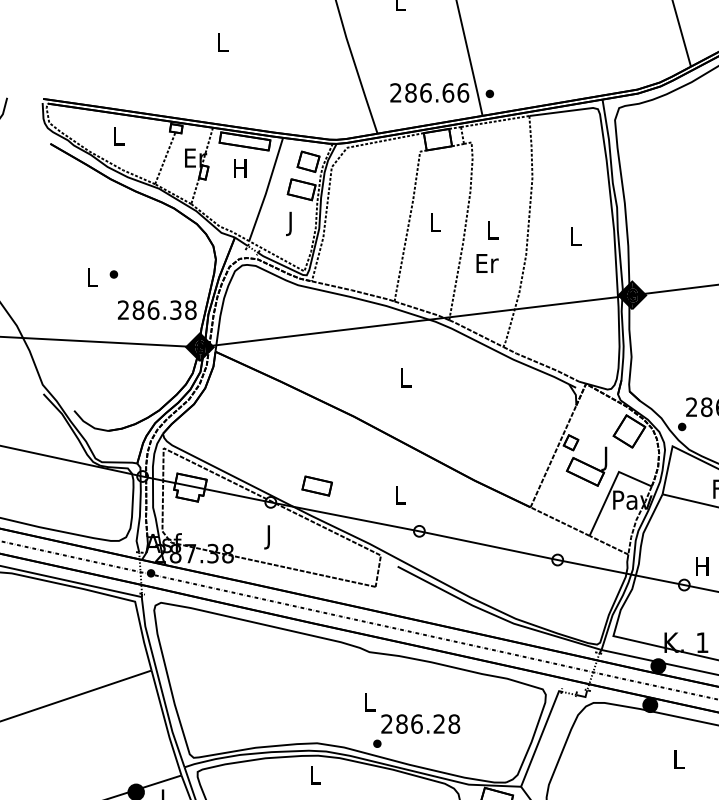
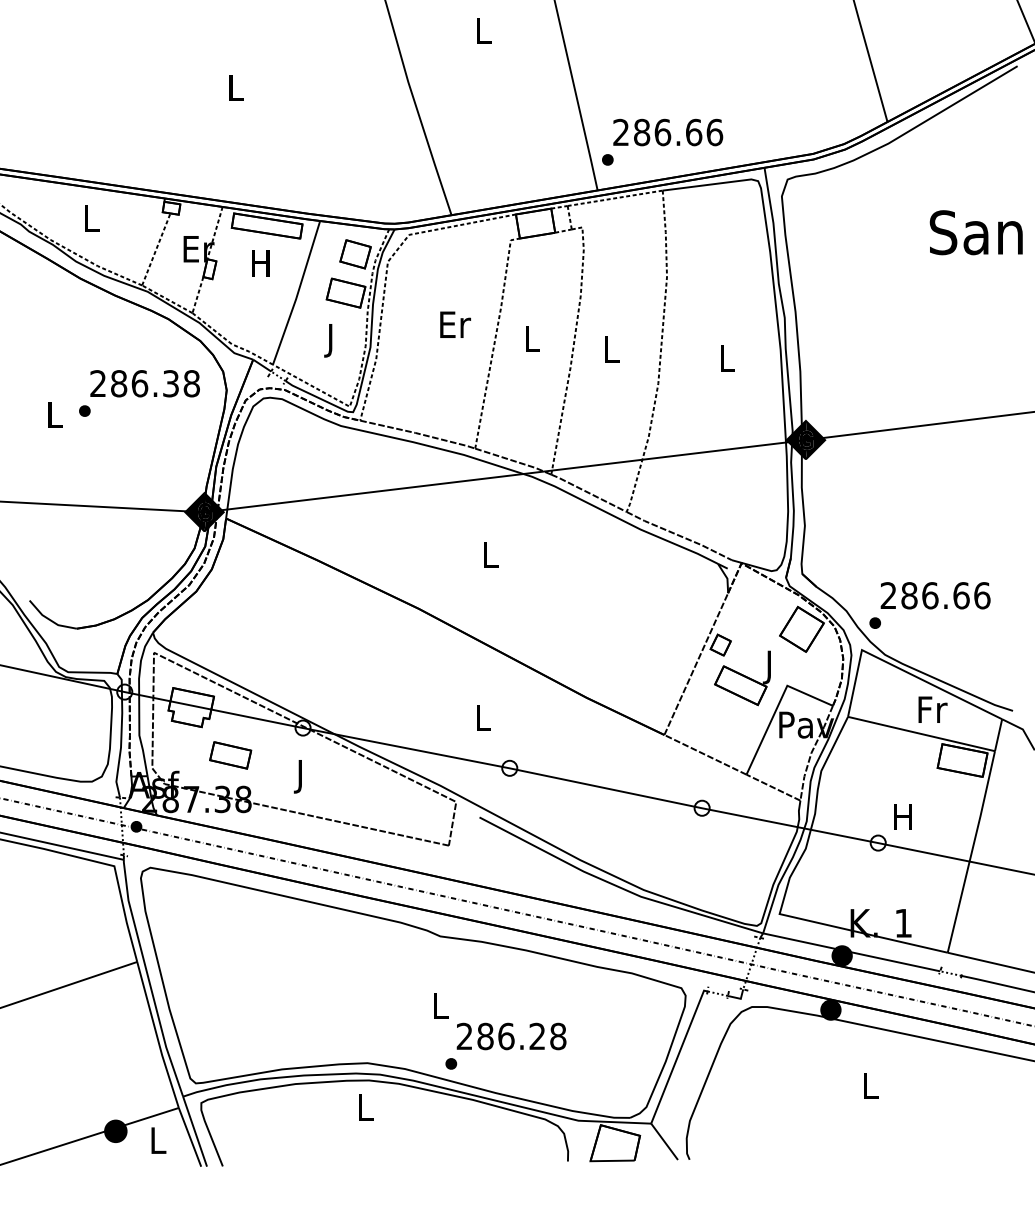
text: (429, 92) -> (668, 132), moved
text: (487, 263) -> (455, 324), moved
text: (156, 310) -> (144, 383), moved
part: (317, 486) -> (230, 755), moved

